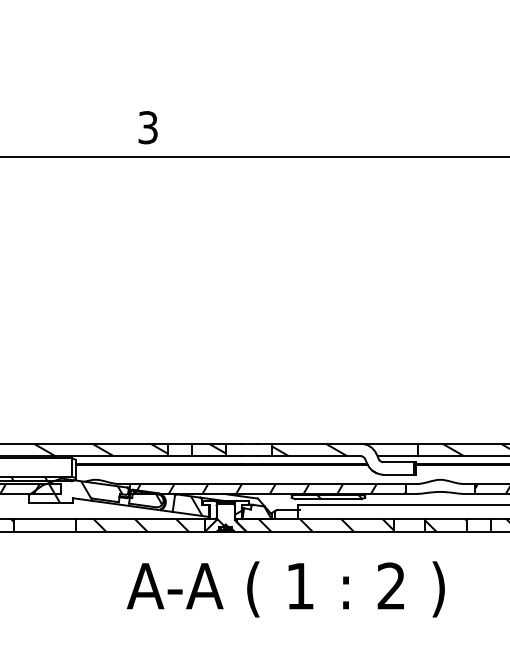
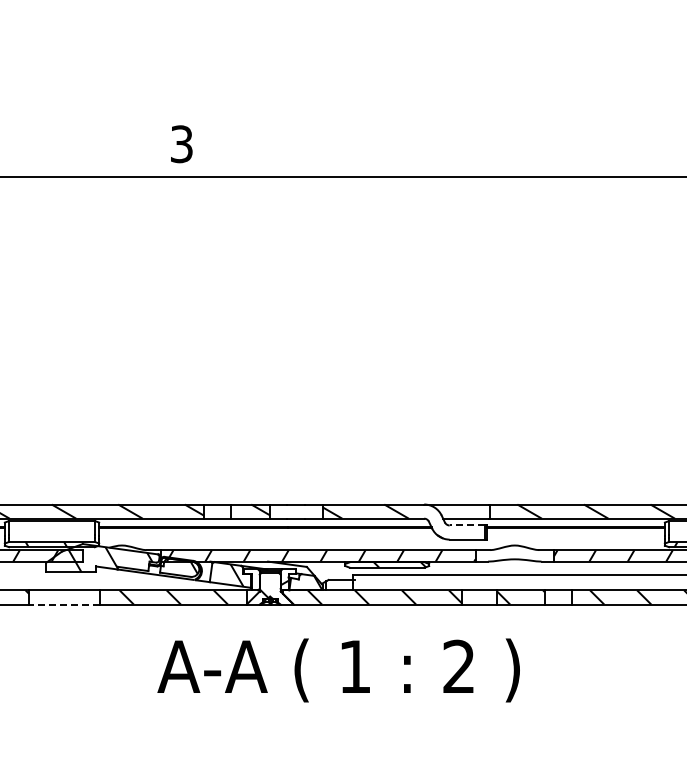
line: (398, 462) -> (467, 525), solid -> dashed
line: (45, 531) -> (64, 604), solid -> dashed

